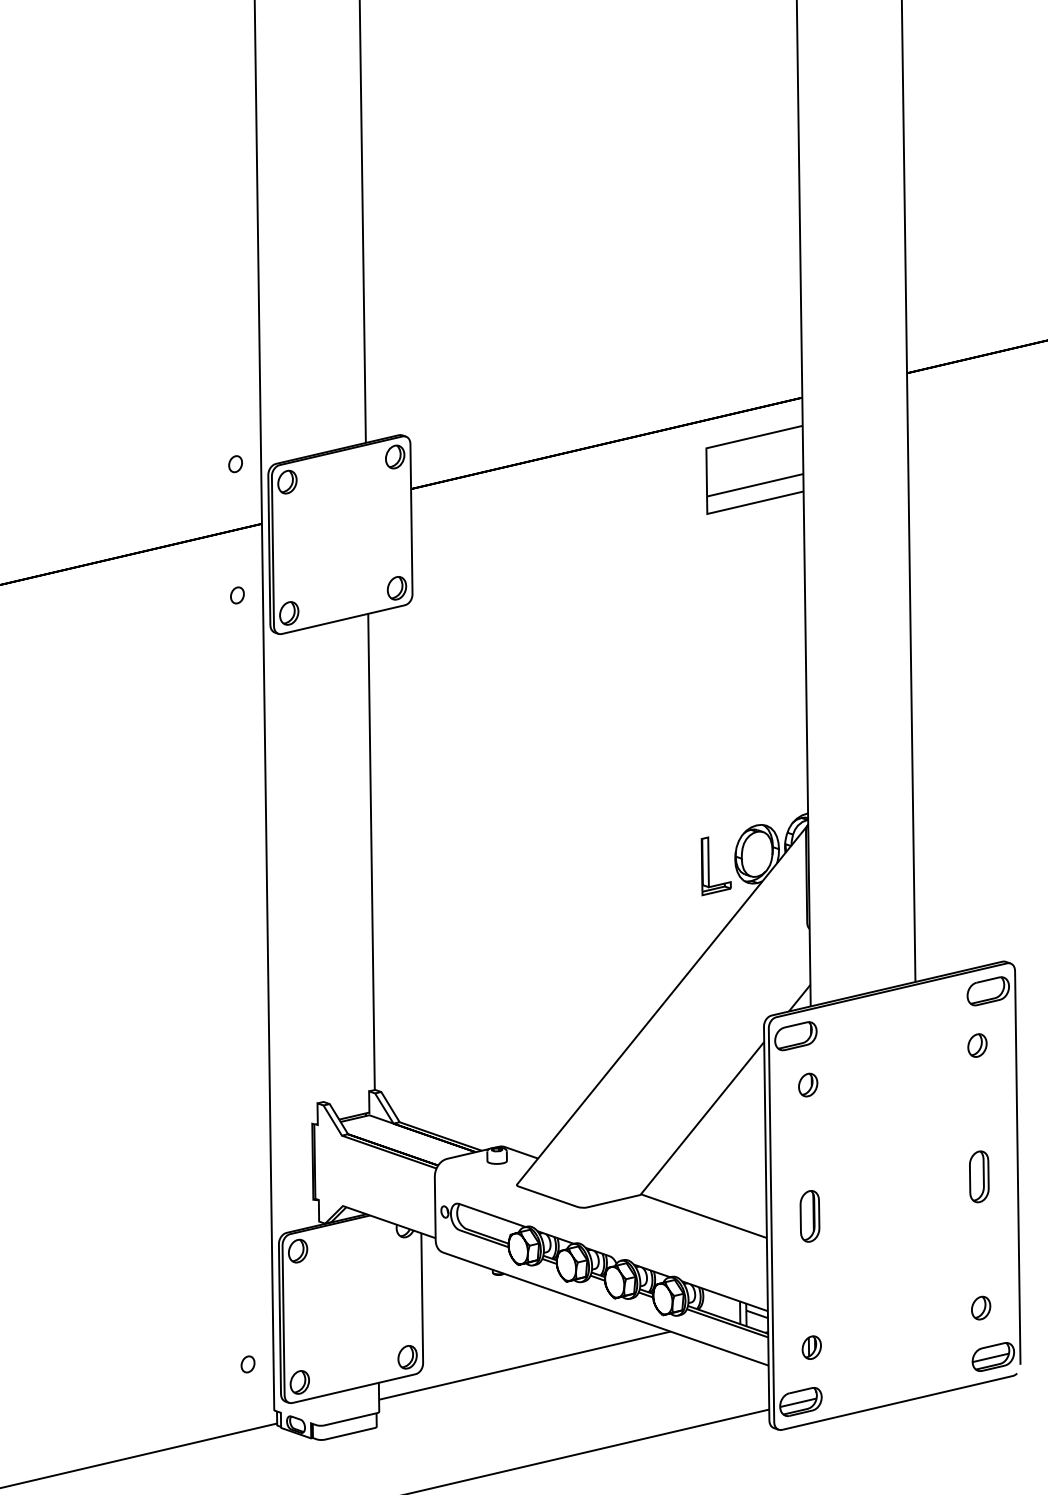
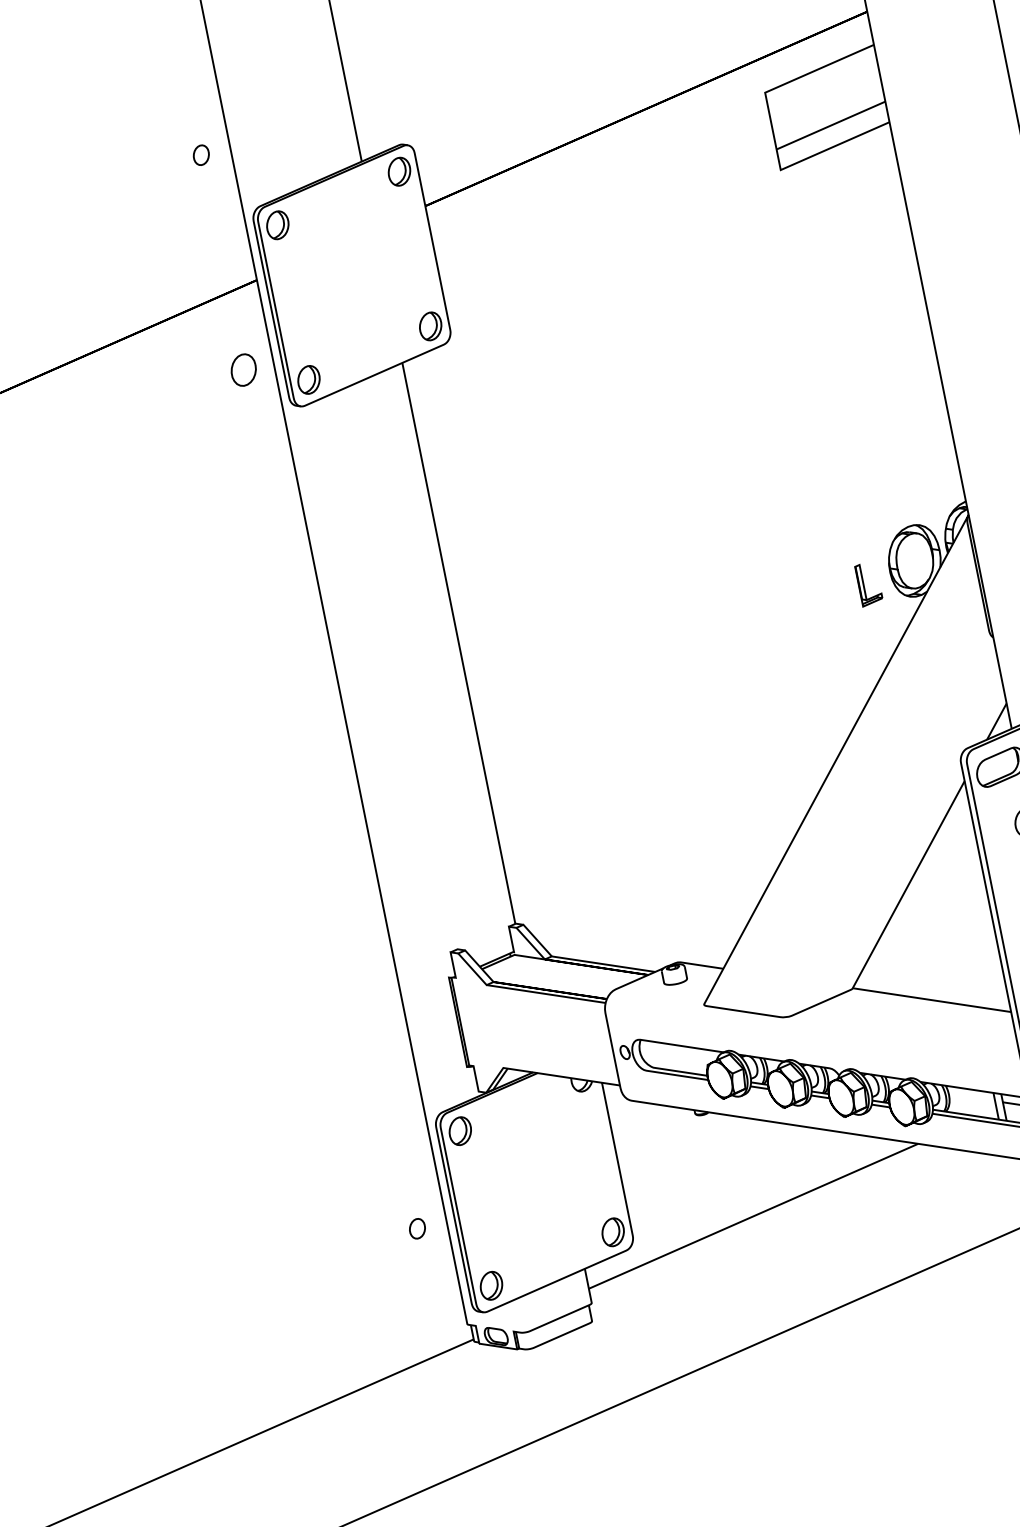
part: (235, 464) -> (201, 155), moved
part: (237, 595) -> (243, 370), size x1.6
part: (715, 866) -> (868, 584), size x0.6
part: (247, 1364) -> (416, 1228), moved

